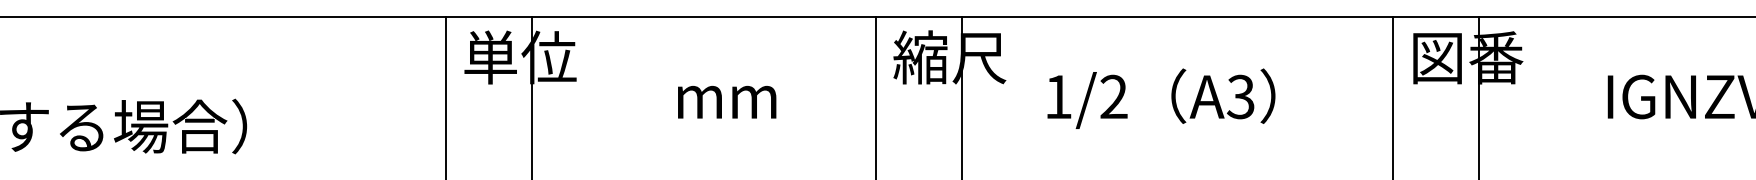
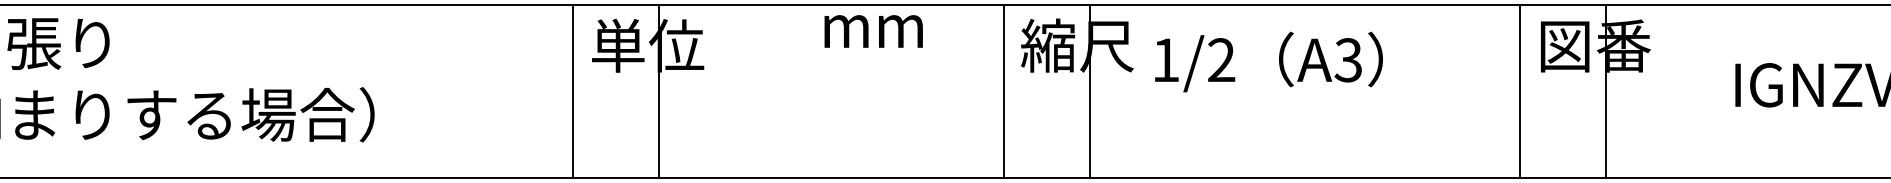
text: (1160, 98) -> (1268, 61), moved
text: (726, 102) -> (873, 31), moved

